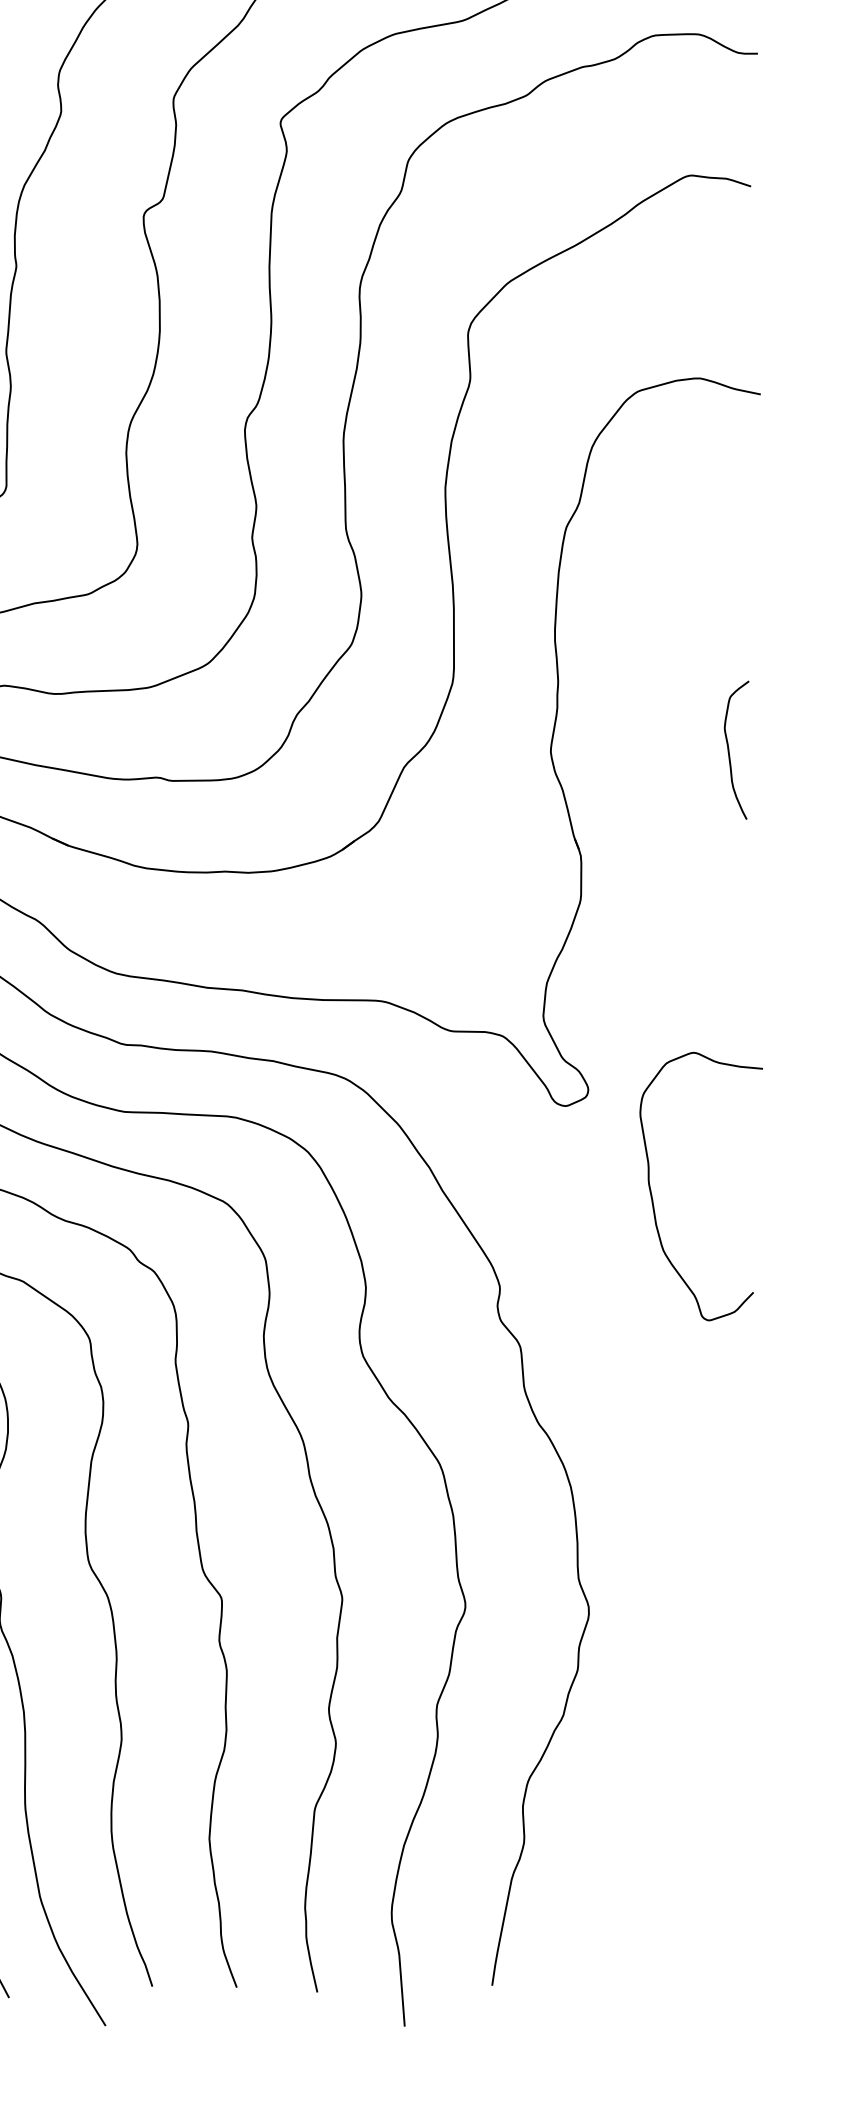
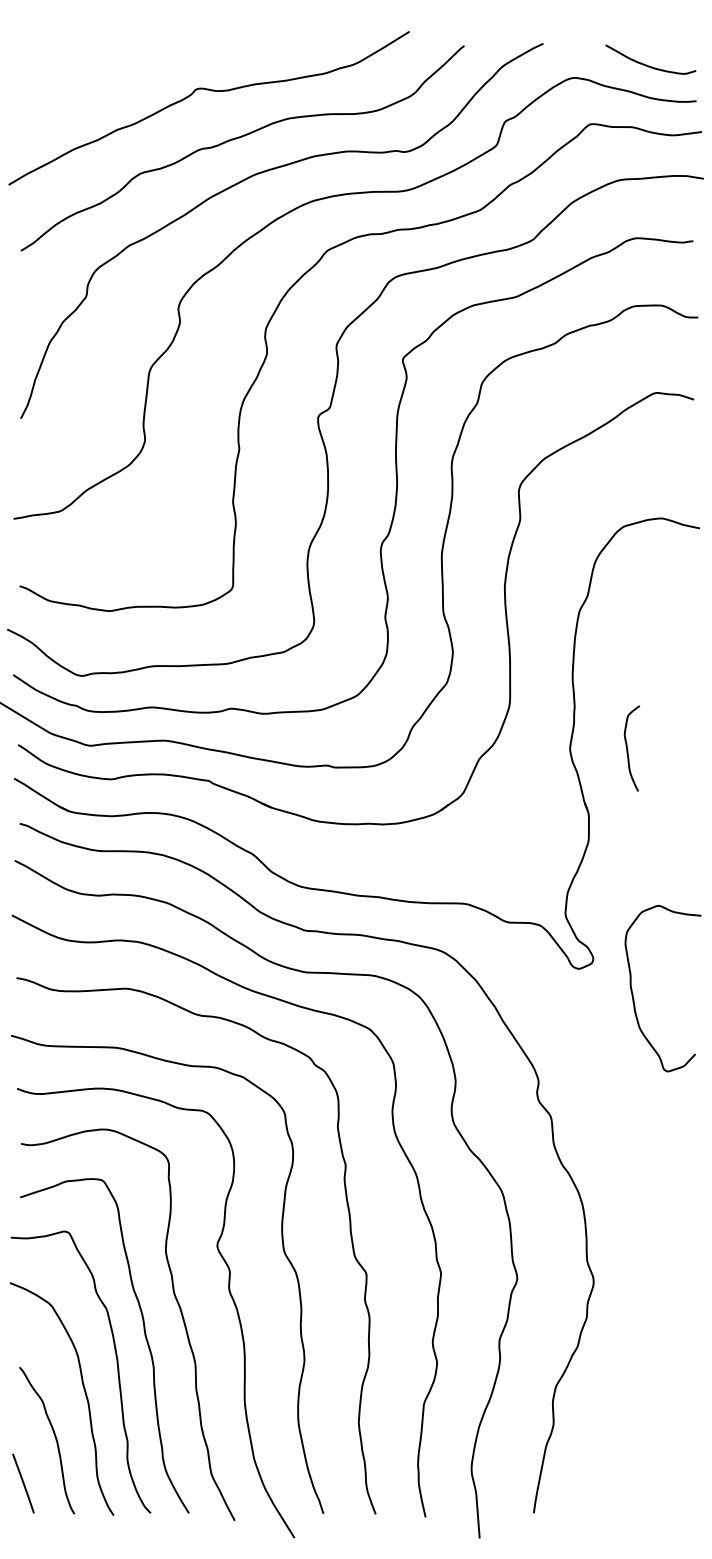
curve: (730, 751) -> (628, 749), moved
curve: (653, 1194) -> (633, 993), moved

